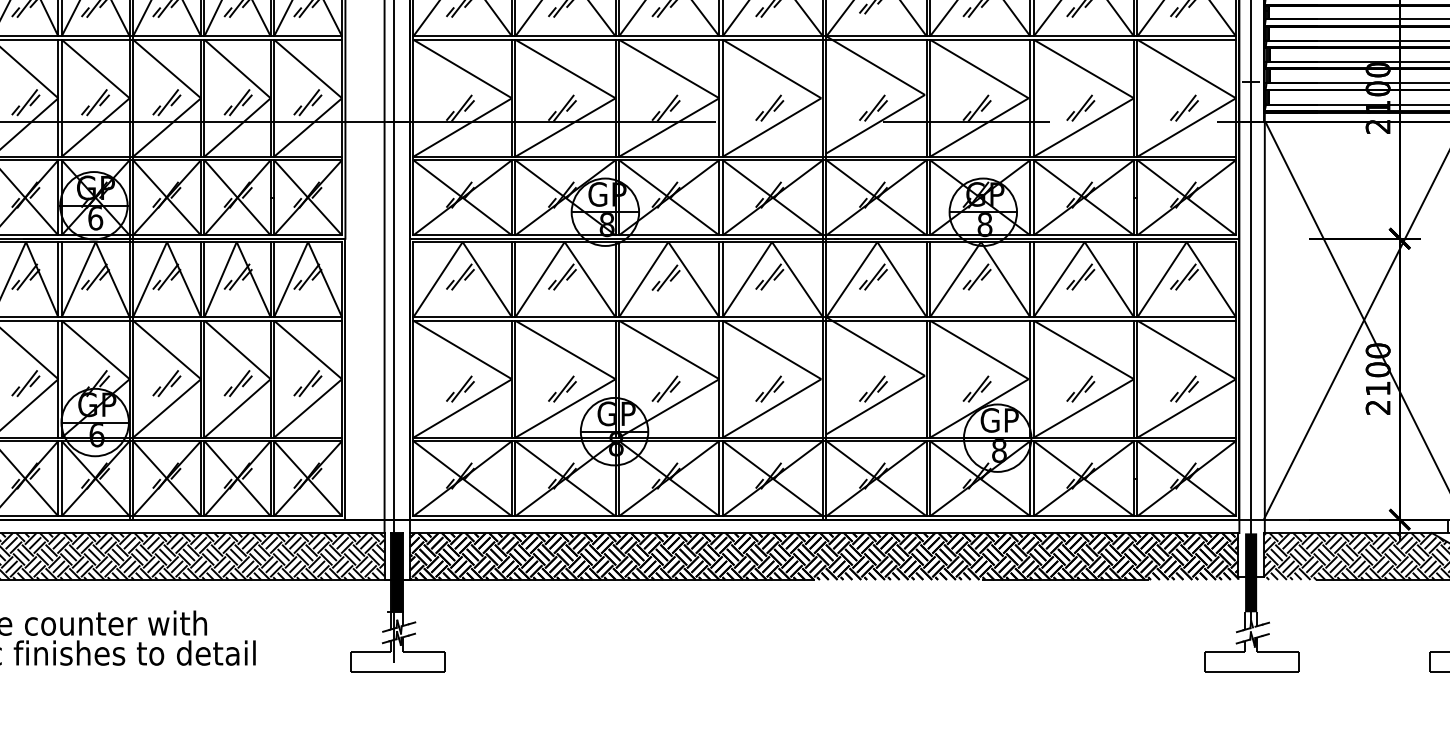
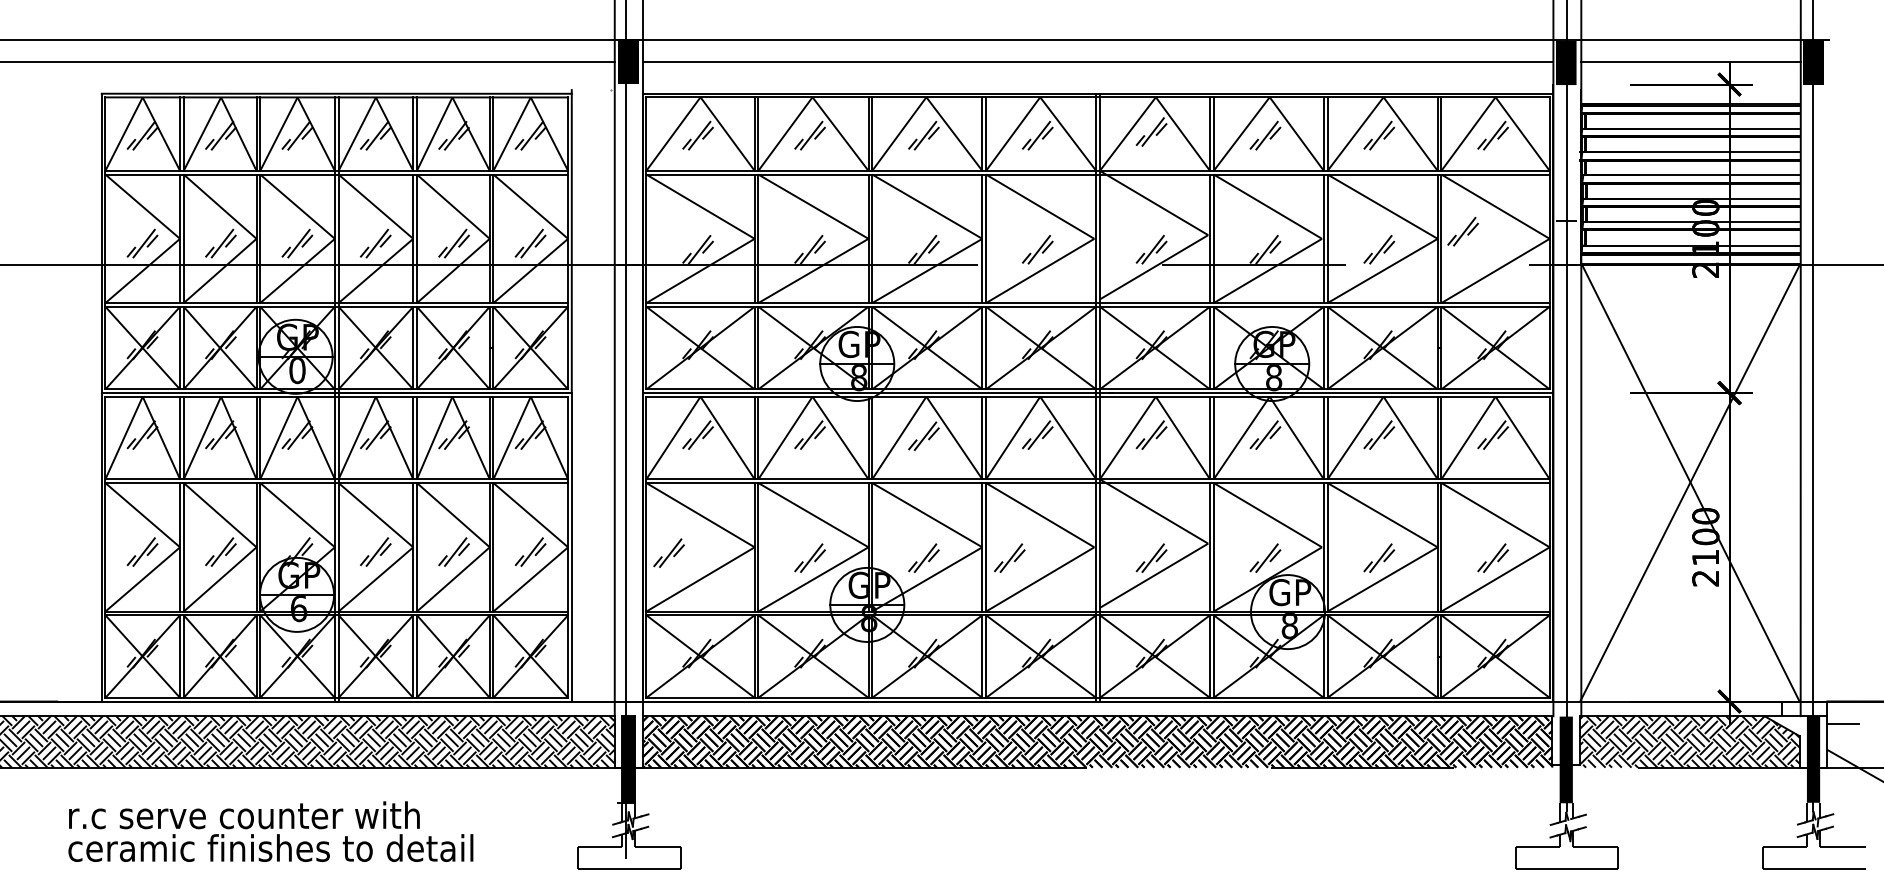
part: (1183, 107) -> (1462, 231), moved
text: (95, 218) -> (297, 370), 6 -> 0
part: (459, 388) -> (668, 552), moved
part: (769, 388) -> (1009, 557), moved

